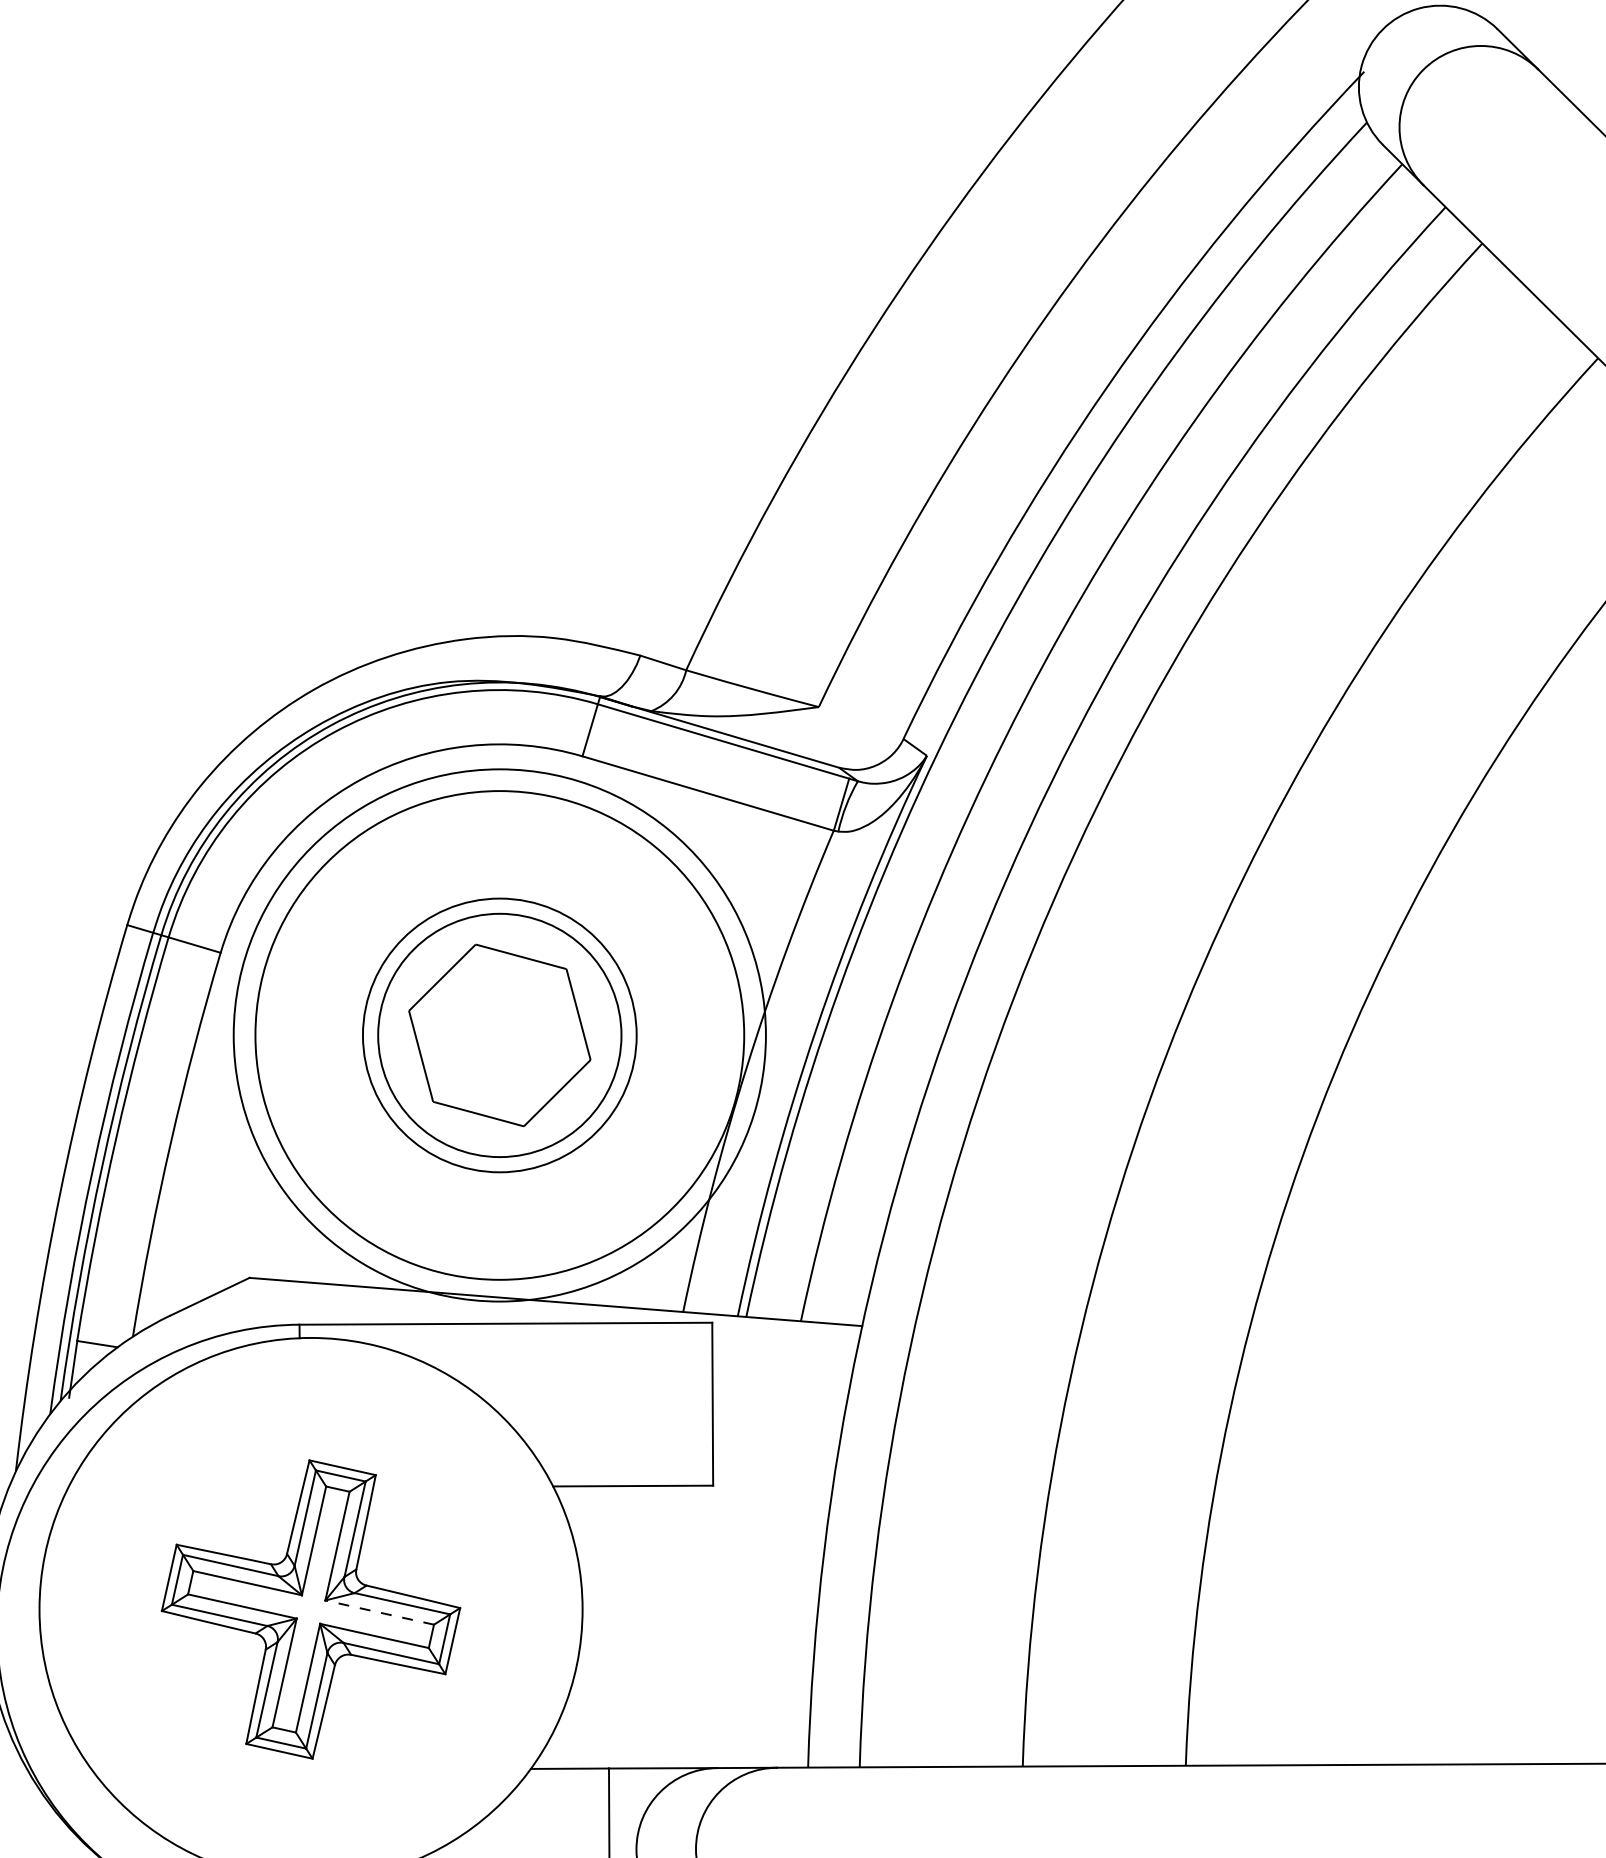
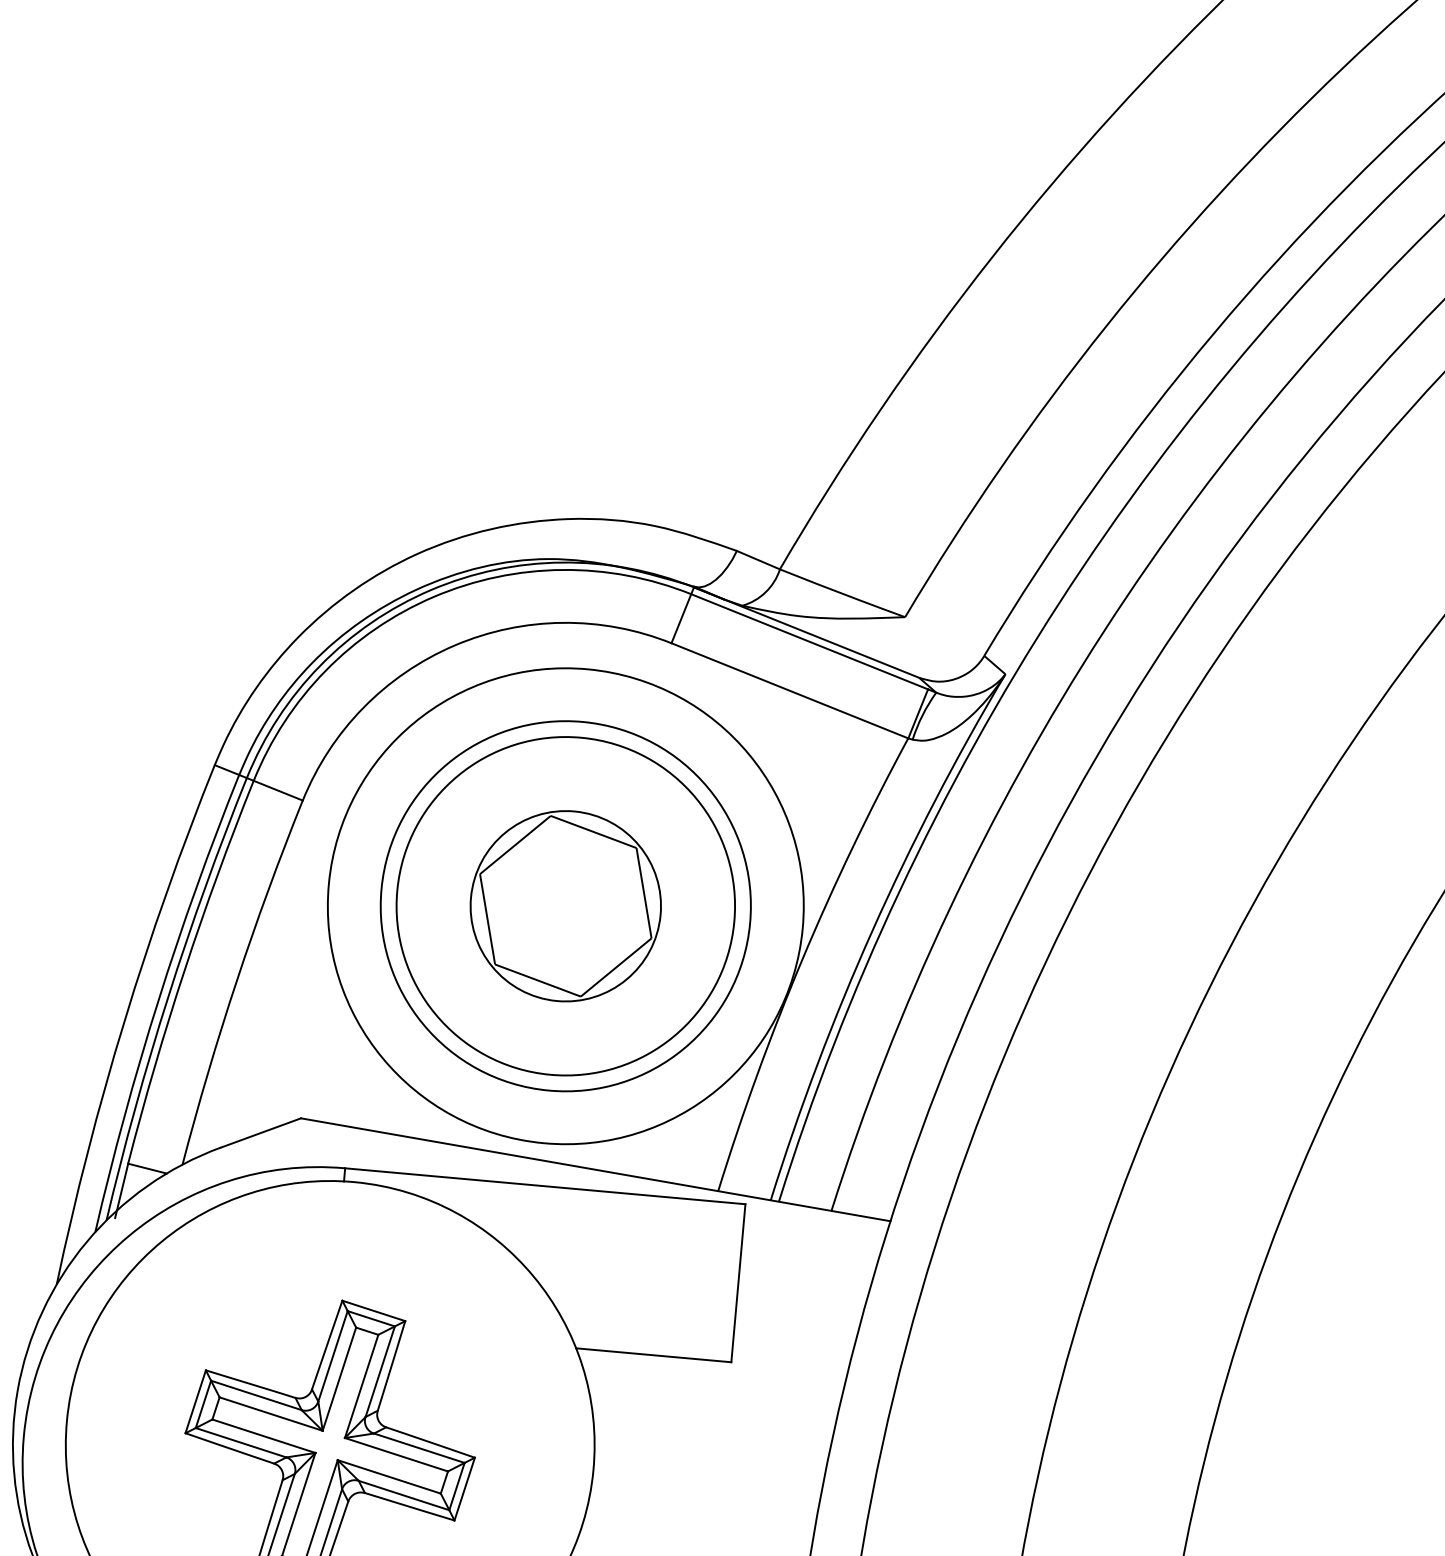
circle: (499, 1035) -> (565, 906), size x0.71
circle: (499, 1035) -> (565, 906), size x0.71
circle: (499, 1035) -> (565, 906), size x1.43
line: (379, 1612) -> (396, 1454), dashed -> solid

